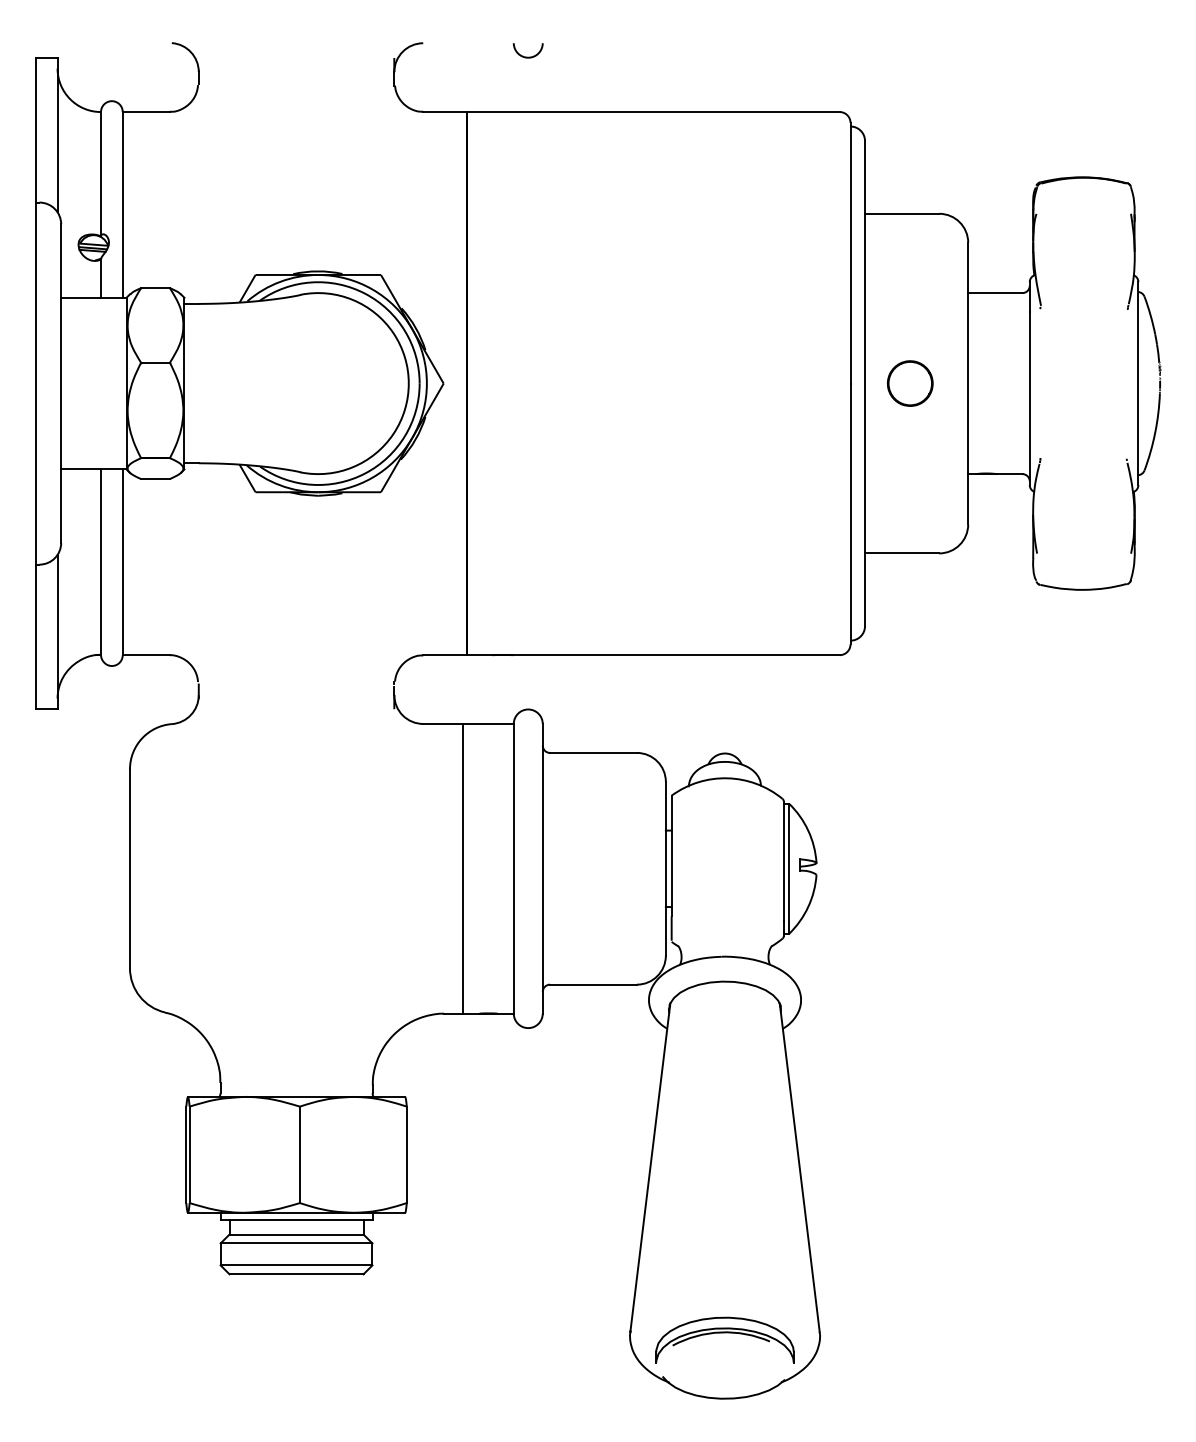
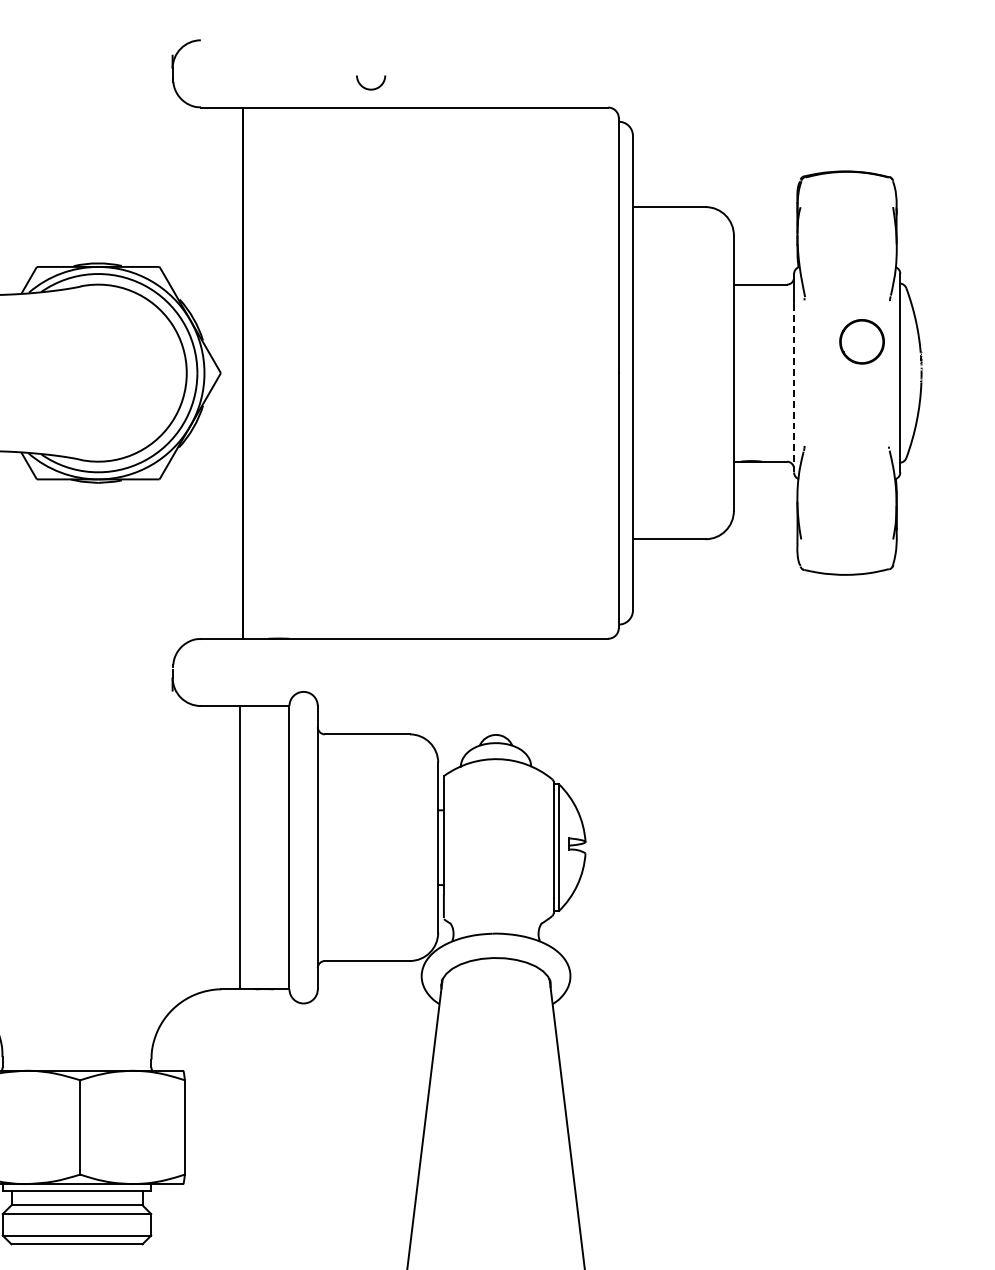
arc: (528, 56) -> (371, 88), moved
part: (910, 383) -> (862, 341), moved
line: (1029, 398) -> (793, 387), solid -> dashed

